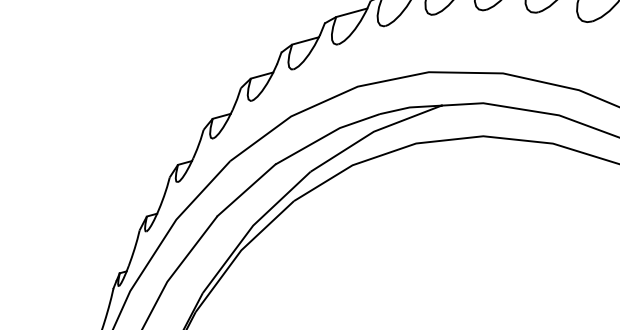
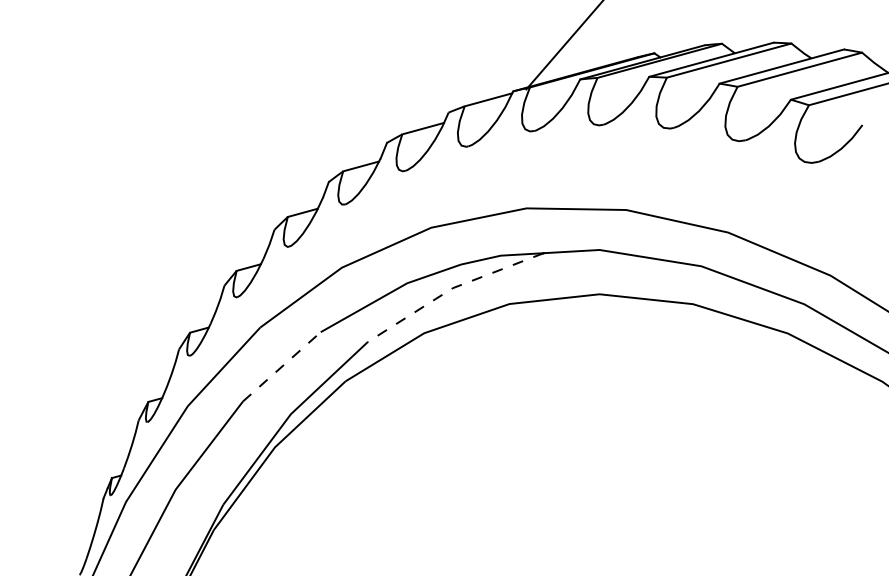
line: (372, 131) -> (451, 288), solid -> dashed
line: (246, 190) -> (282, 366), solid -> dashed

